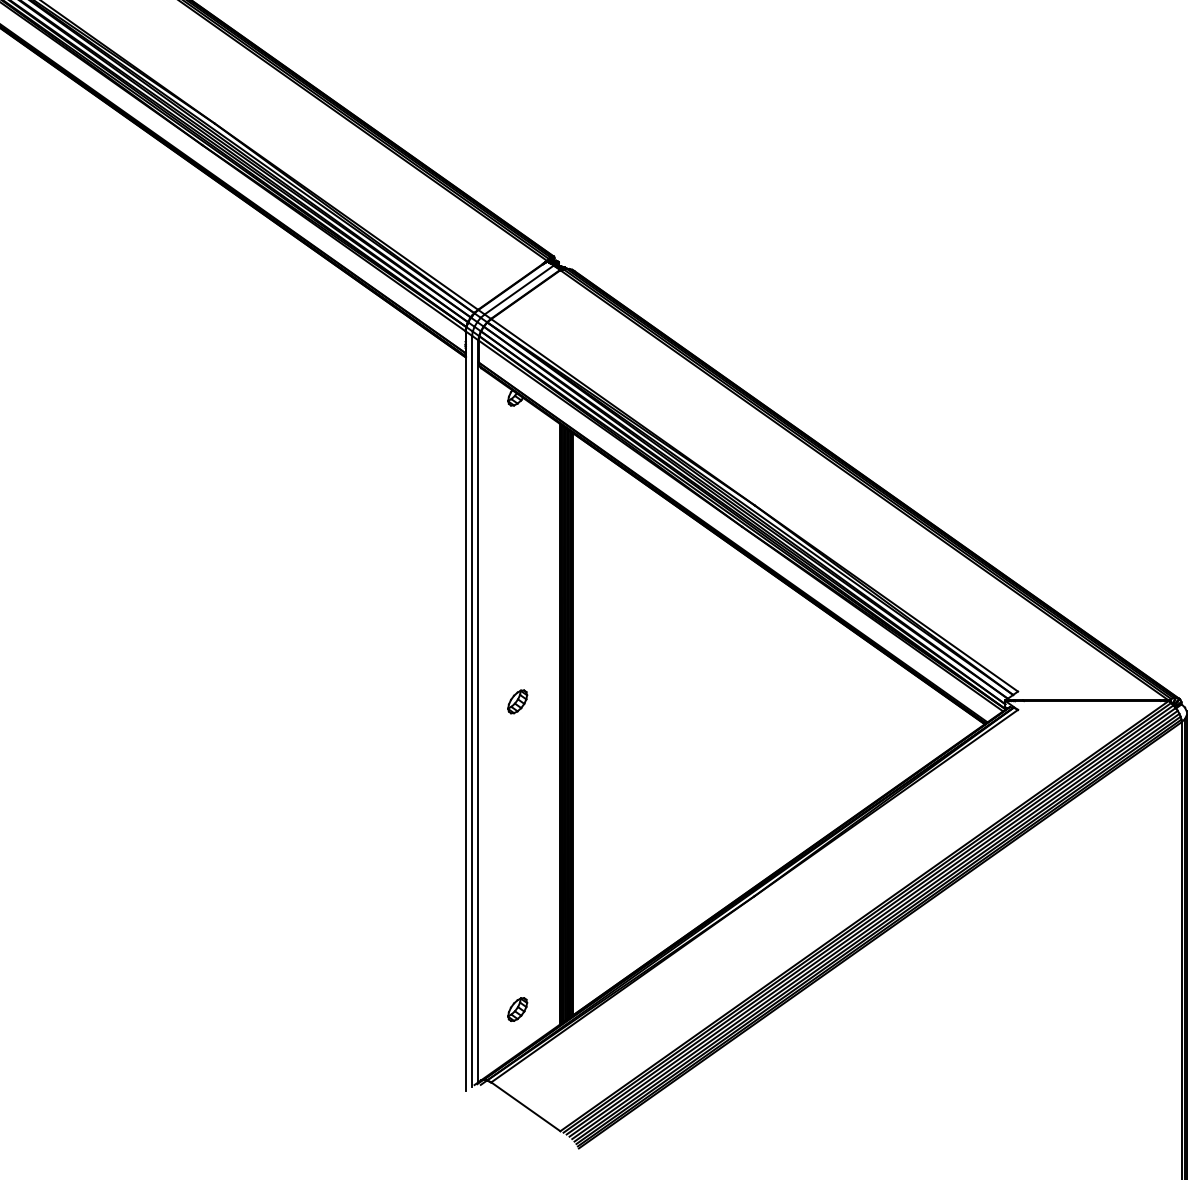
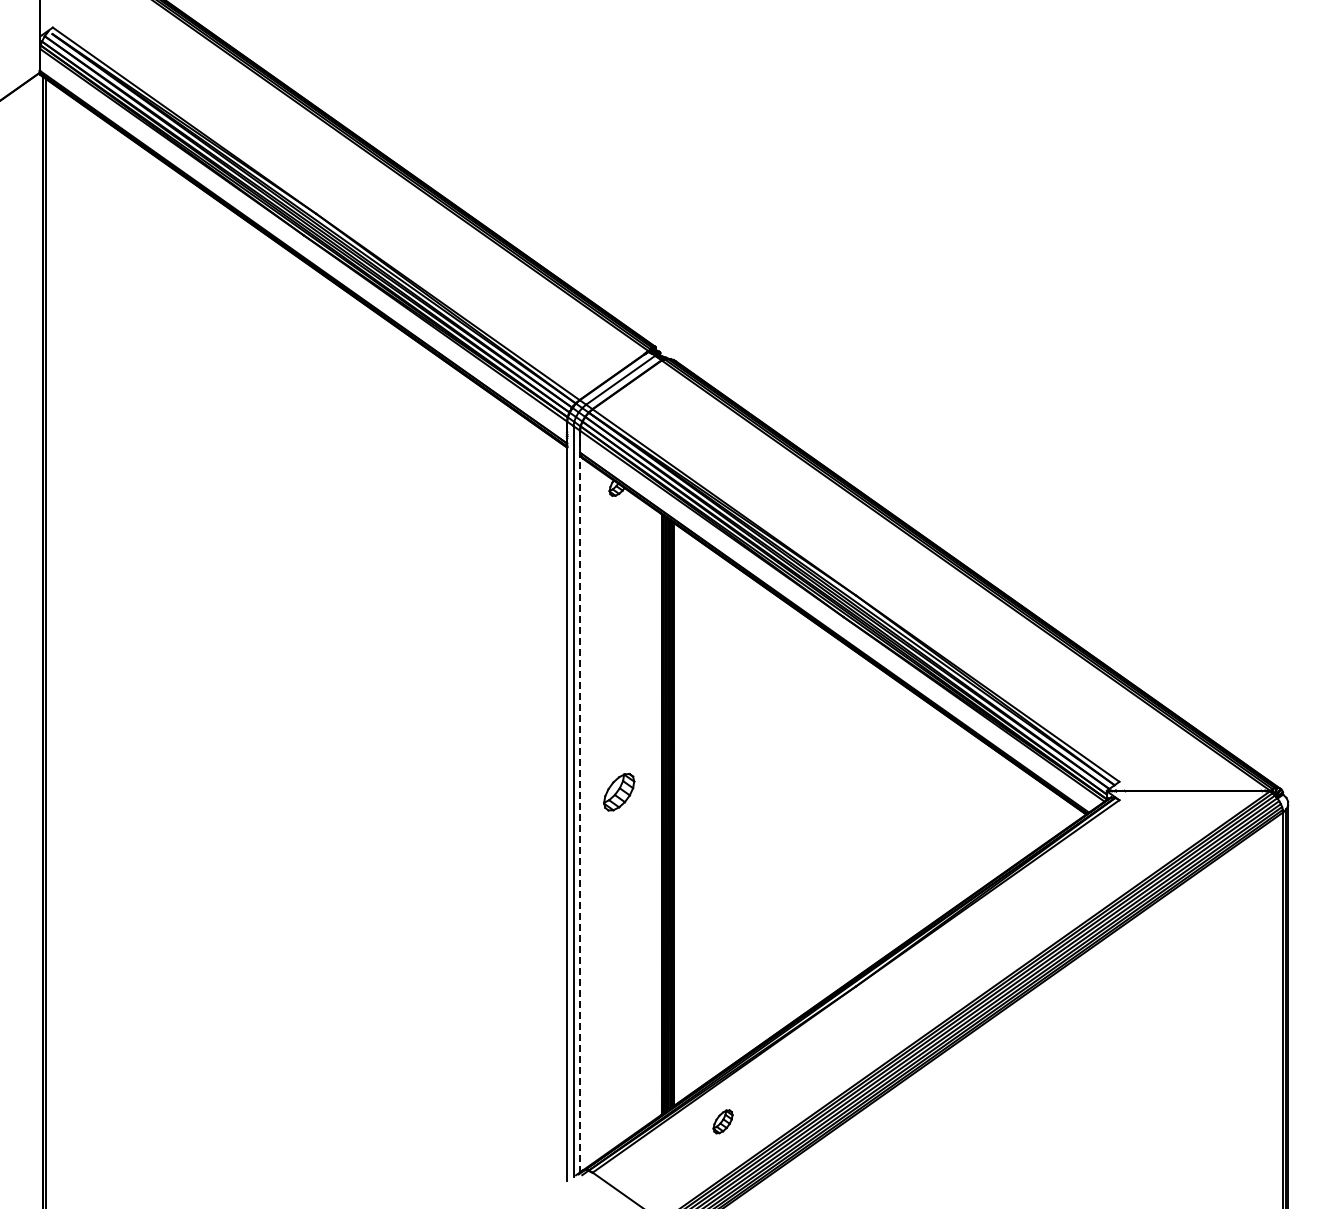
part: (517, 701) -> (618, 791), size x1.6
line: (478, 711) -> (579, 801), solid -> dashed
part: (517, 1009) -> (722, 1121), moved

